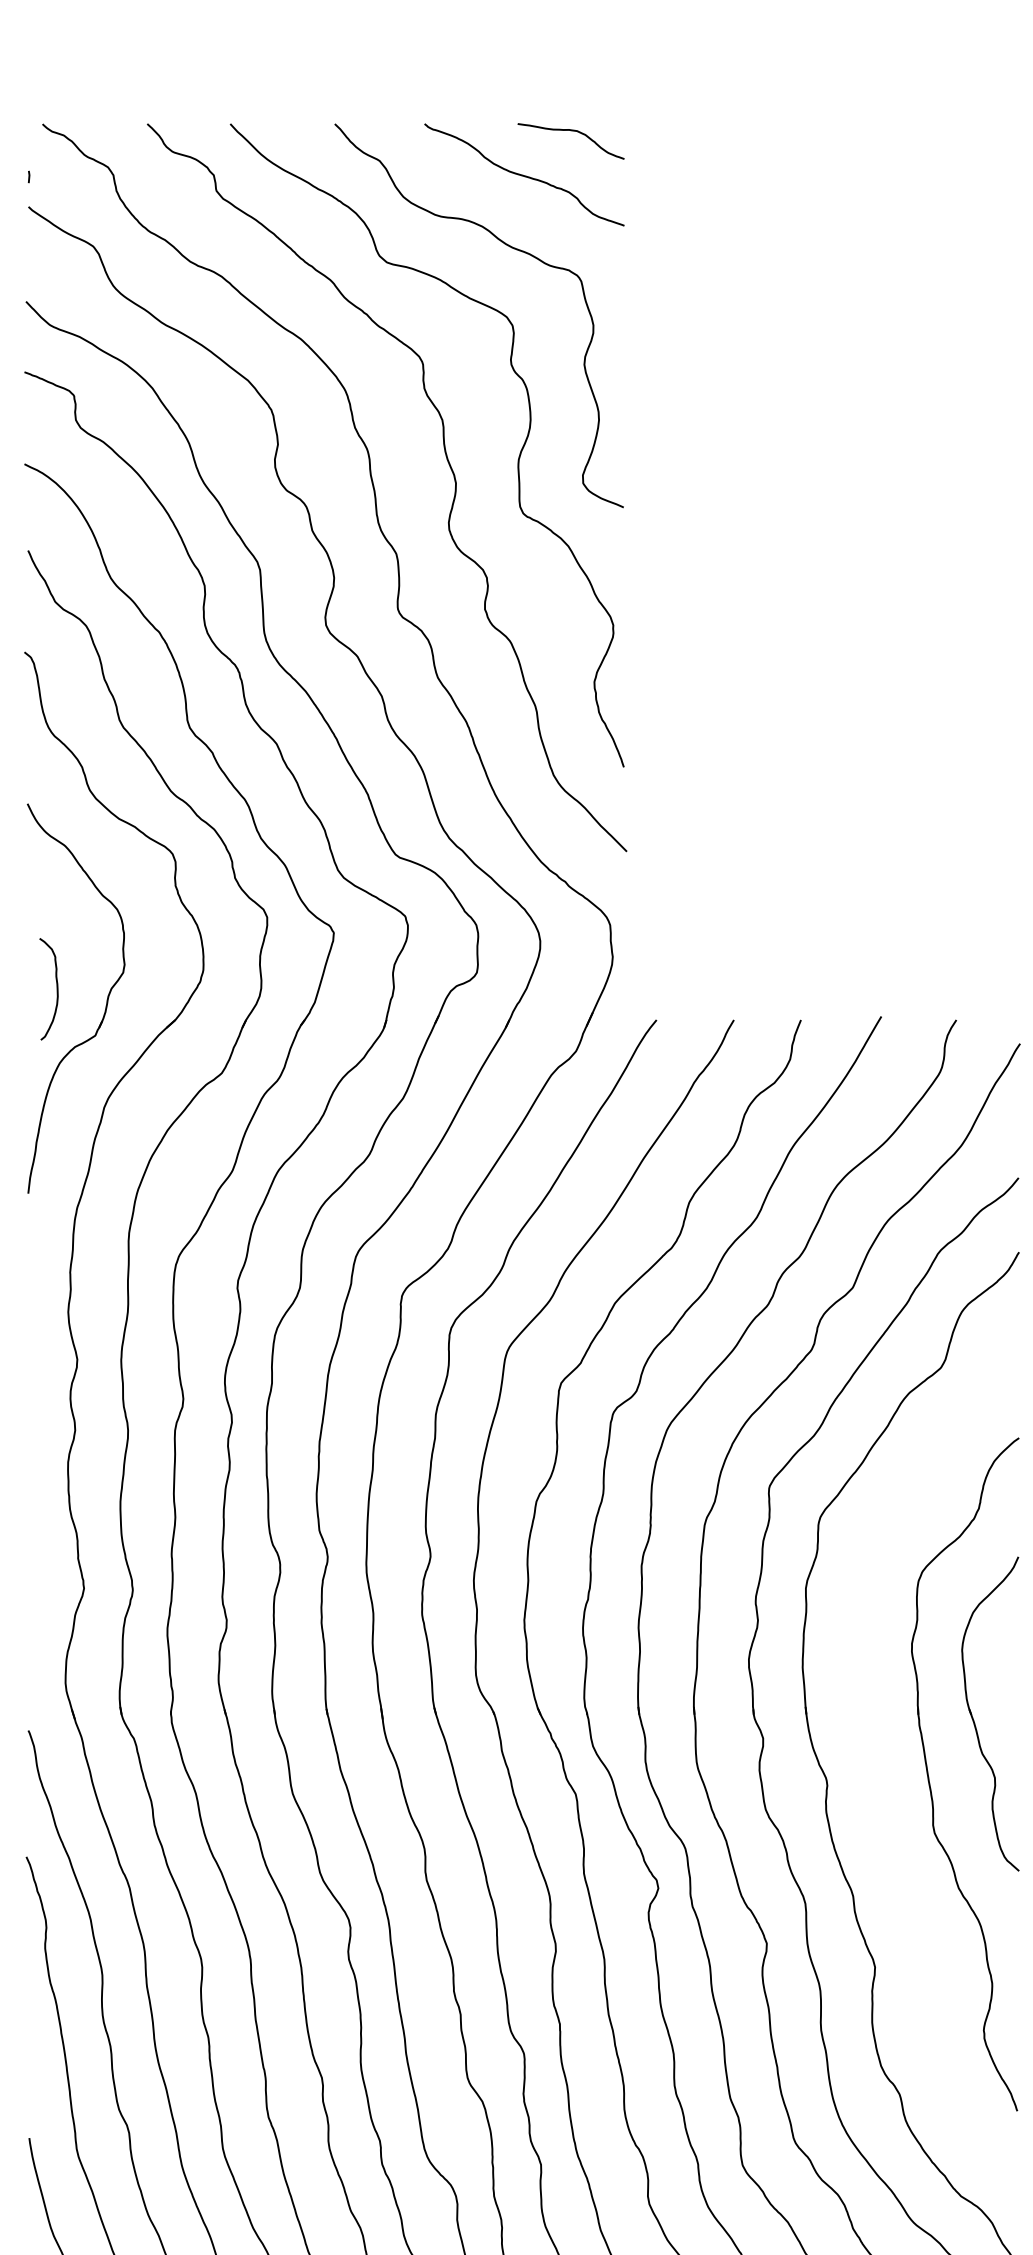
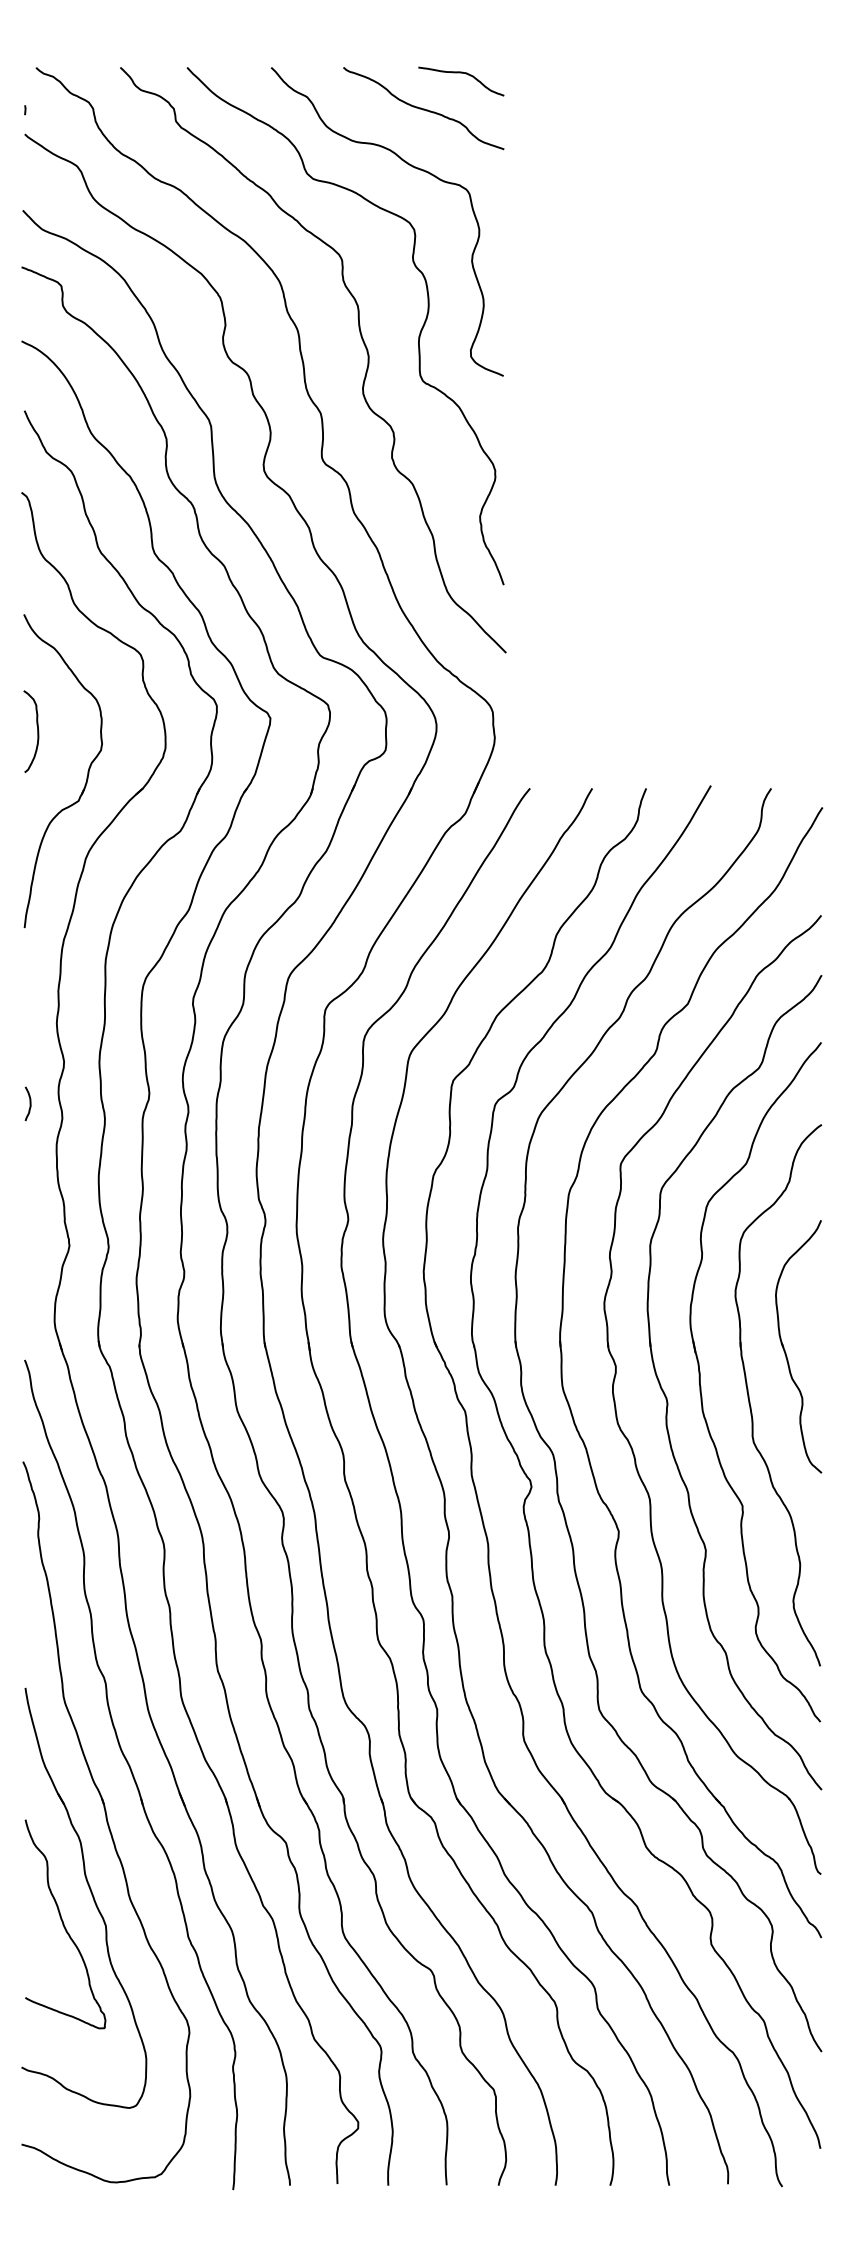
curve: (56, 989) -> (37, 731), moved
curve: (34, 1411) -> (29, 1103), added
part: (869, 1763) -> (701, 1386), added

